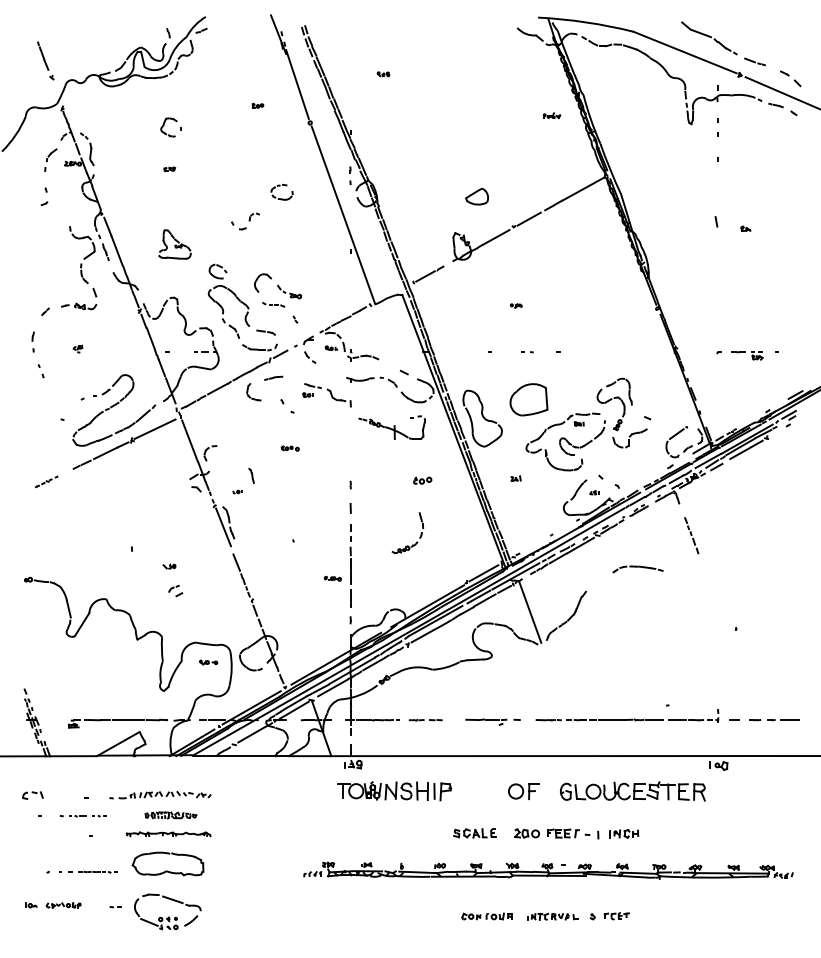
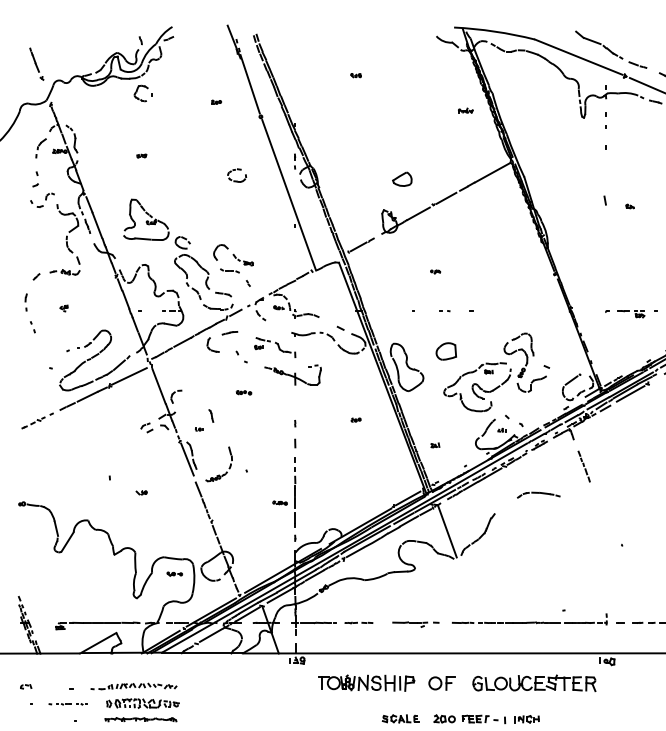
part: (383, 74) -> (356, 75), moved
part: (164, 125) -> (137, 91), moved
part: (245, 221) -> (42, 200), moved
part: (174, 244) -> (145, 219), size x1.67
part: (528, 399) -> (445, 351), size x0.62
part: (391, 427) -> (292, 374), moved
part: (515, 478) -> (434, 445), moved
part: (422, 480) -> (356, 419), size x0.62
part: (46, 481) -> (37, 420), size x1.67
part: (416, 541) -> (226, 471), moved
part: (175, 591) -> (146, 428), moved
part: (394, 791) -> (366, 683), moved
part: (33, 795) -> (26, 686), size x0.62
part: (170, 815) -> (142, 703), size x1.67

